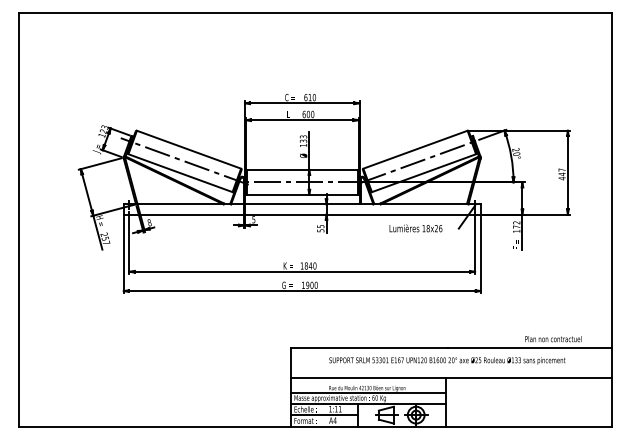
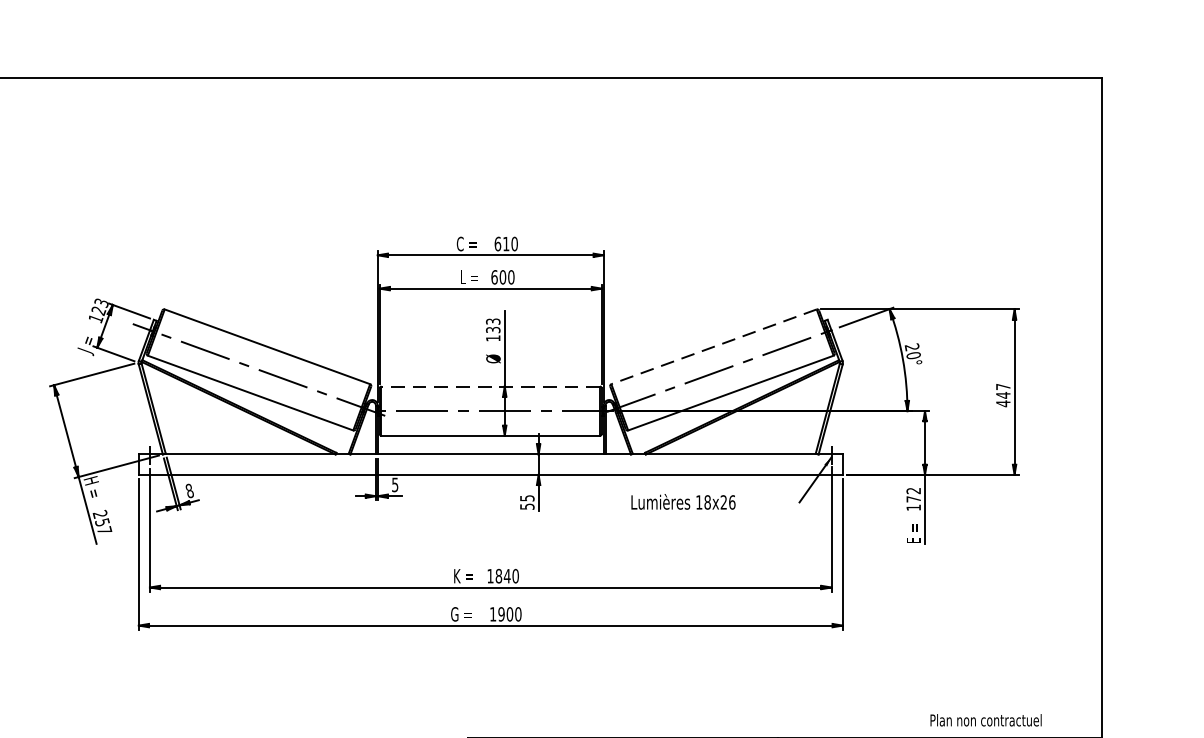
line: (415, 149) -> (714, 346), solid -> dashed
line: (301, 169) -> (489, 385), solid -> dashed
text: (415, 228) -> (682, 502), moved

